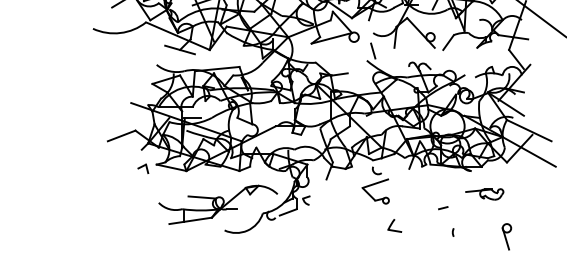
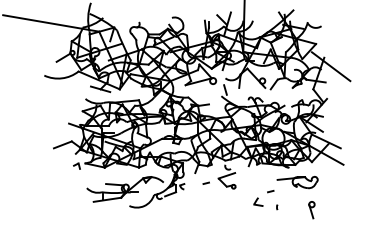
line: (342, 194) -> (205, 182), added
part: (484, 194) -> (297, 182), size x1.67
part: (394, 225) -> (258, 201), moved

